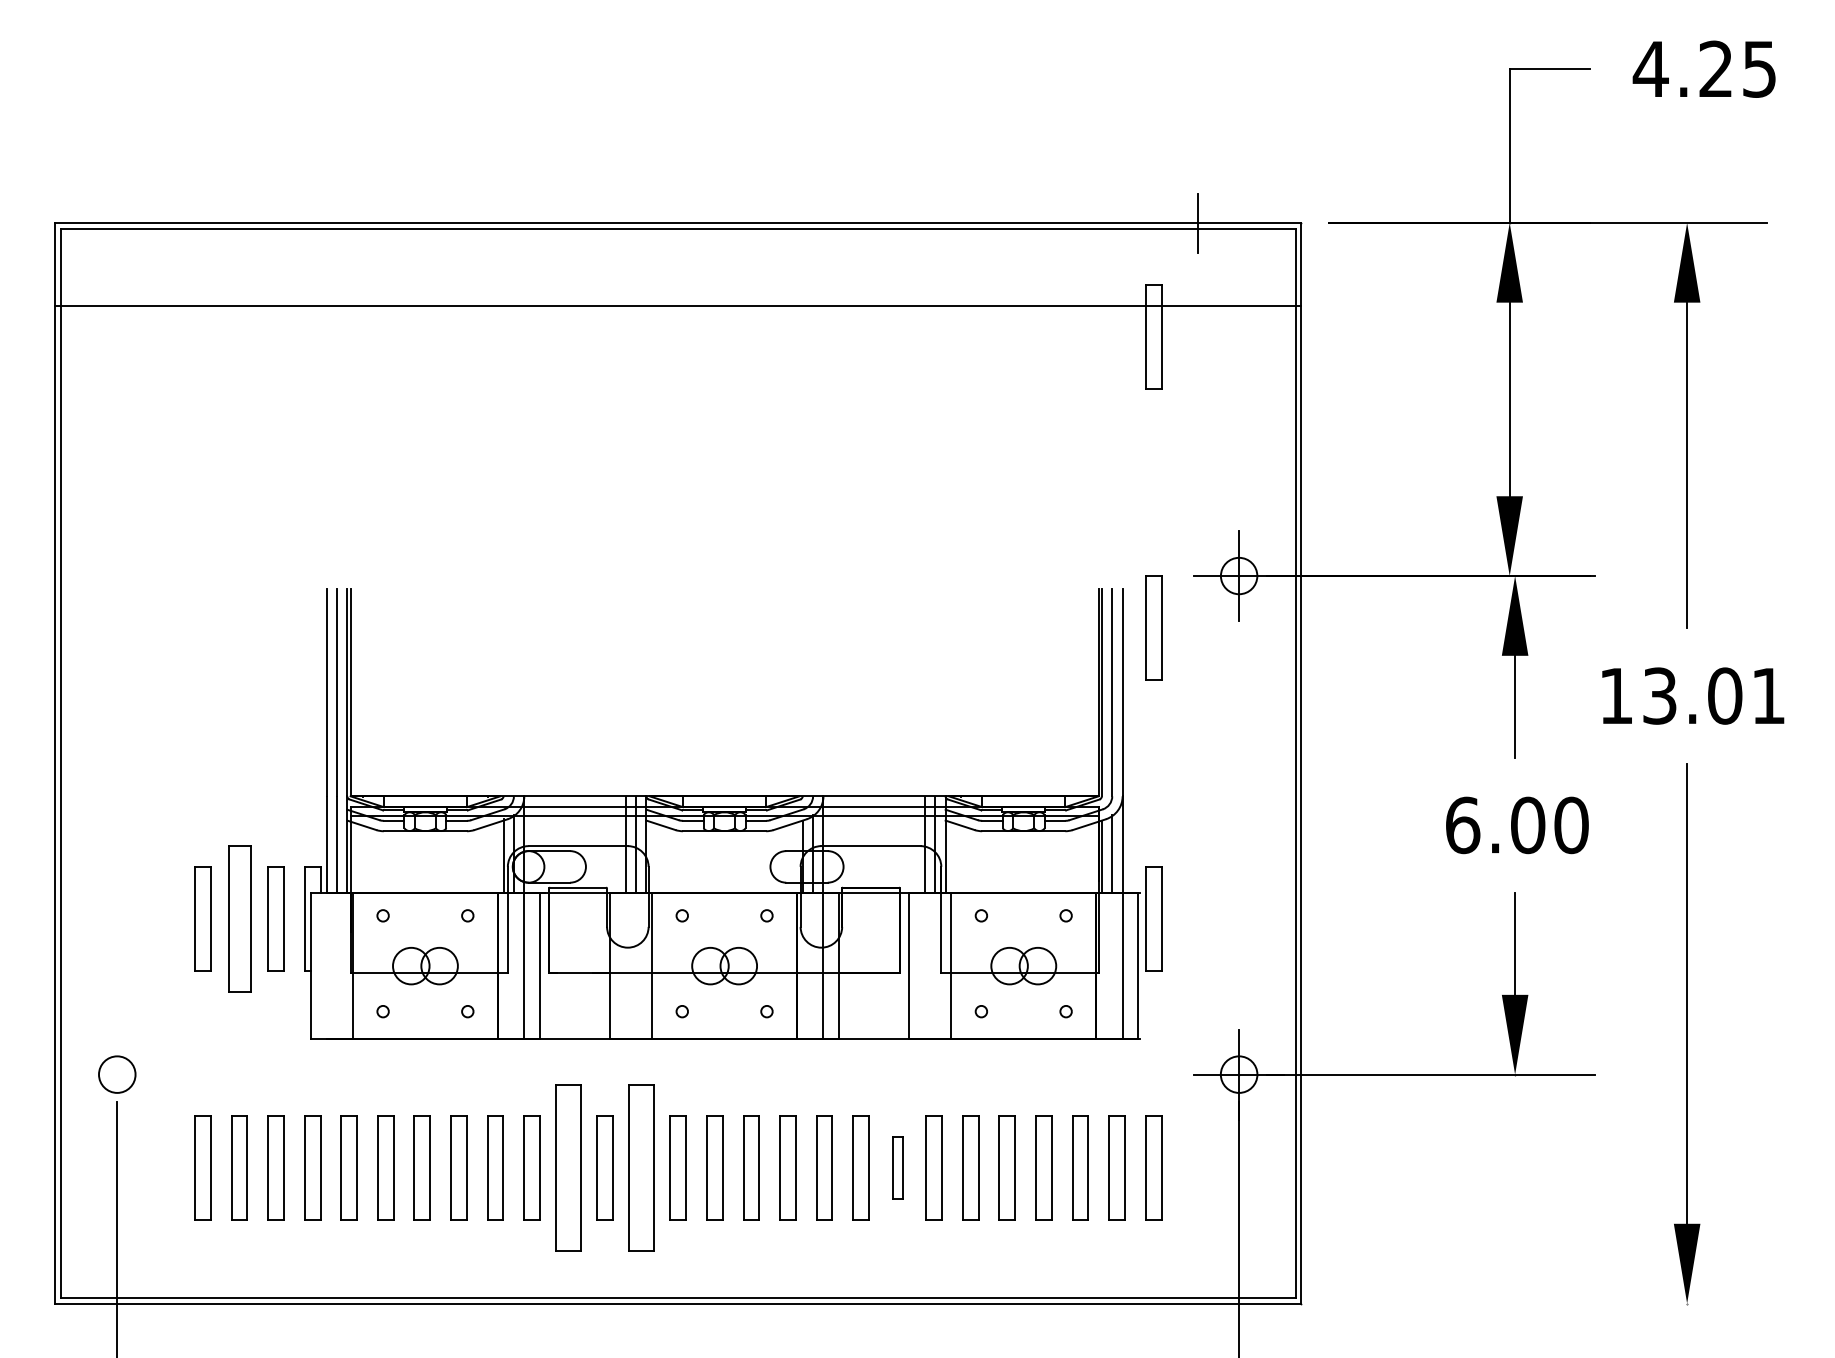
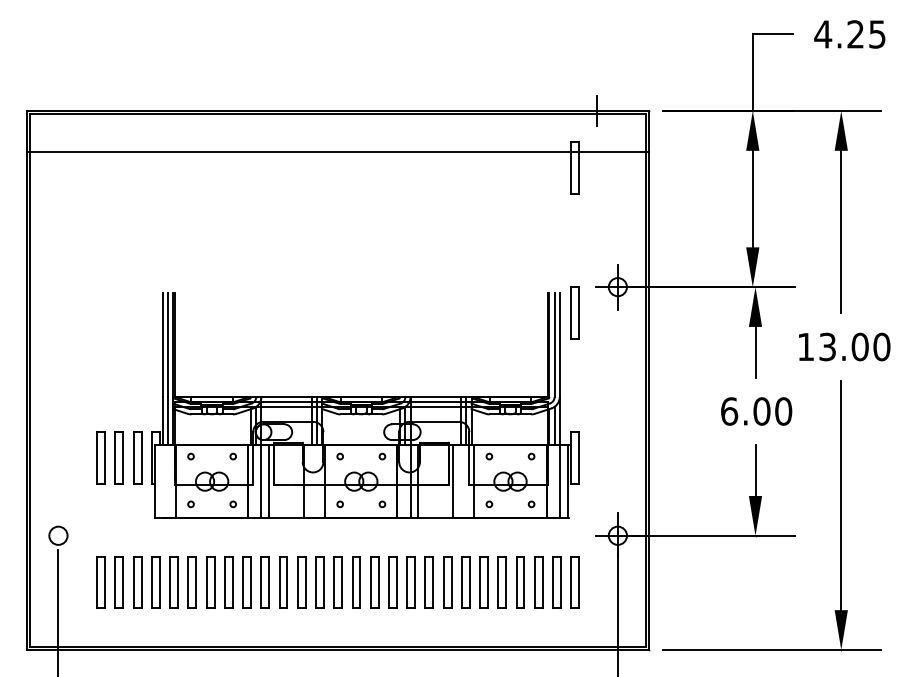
text: (1767, 695) -> (881, 346), 13.01 -> 13.00
part: (237, 917) -> (118, 457), size x0.71
part: (568, 1168) -> (283, 582), size x0.62
part: (640, 1168) -> (319, 582), size x0.62
part: (897, 1168) -> (447, 582), size x1.67
line: (1547, 1302) -> (771, 649), added

